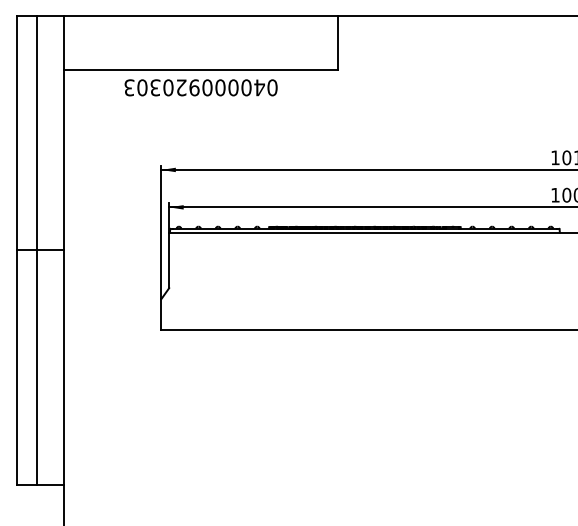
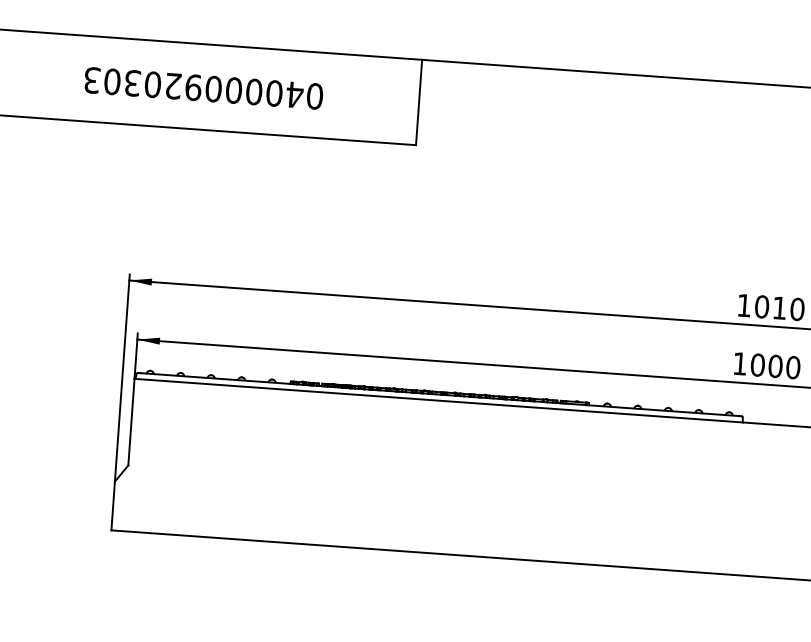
text: (200, 87) -> (202, 87), moved

